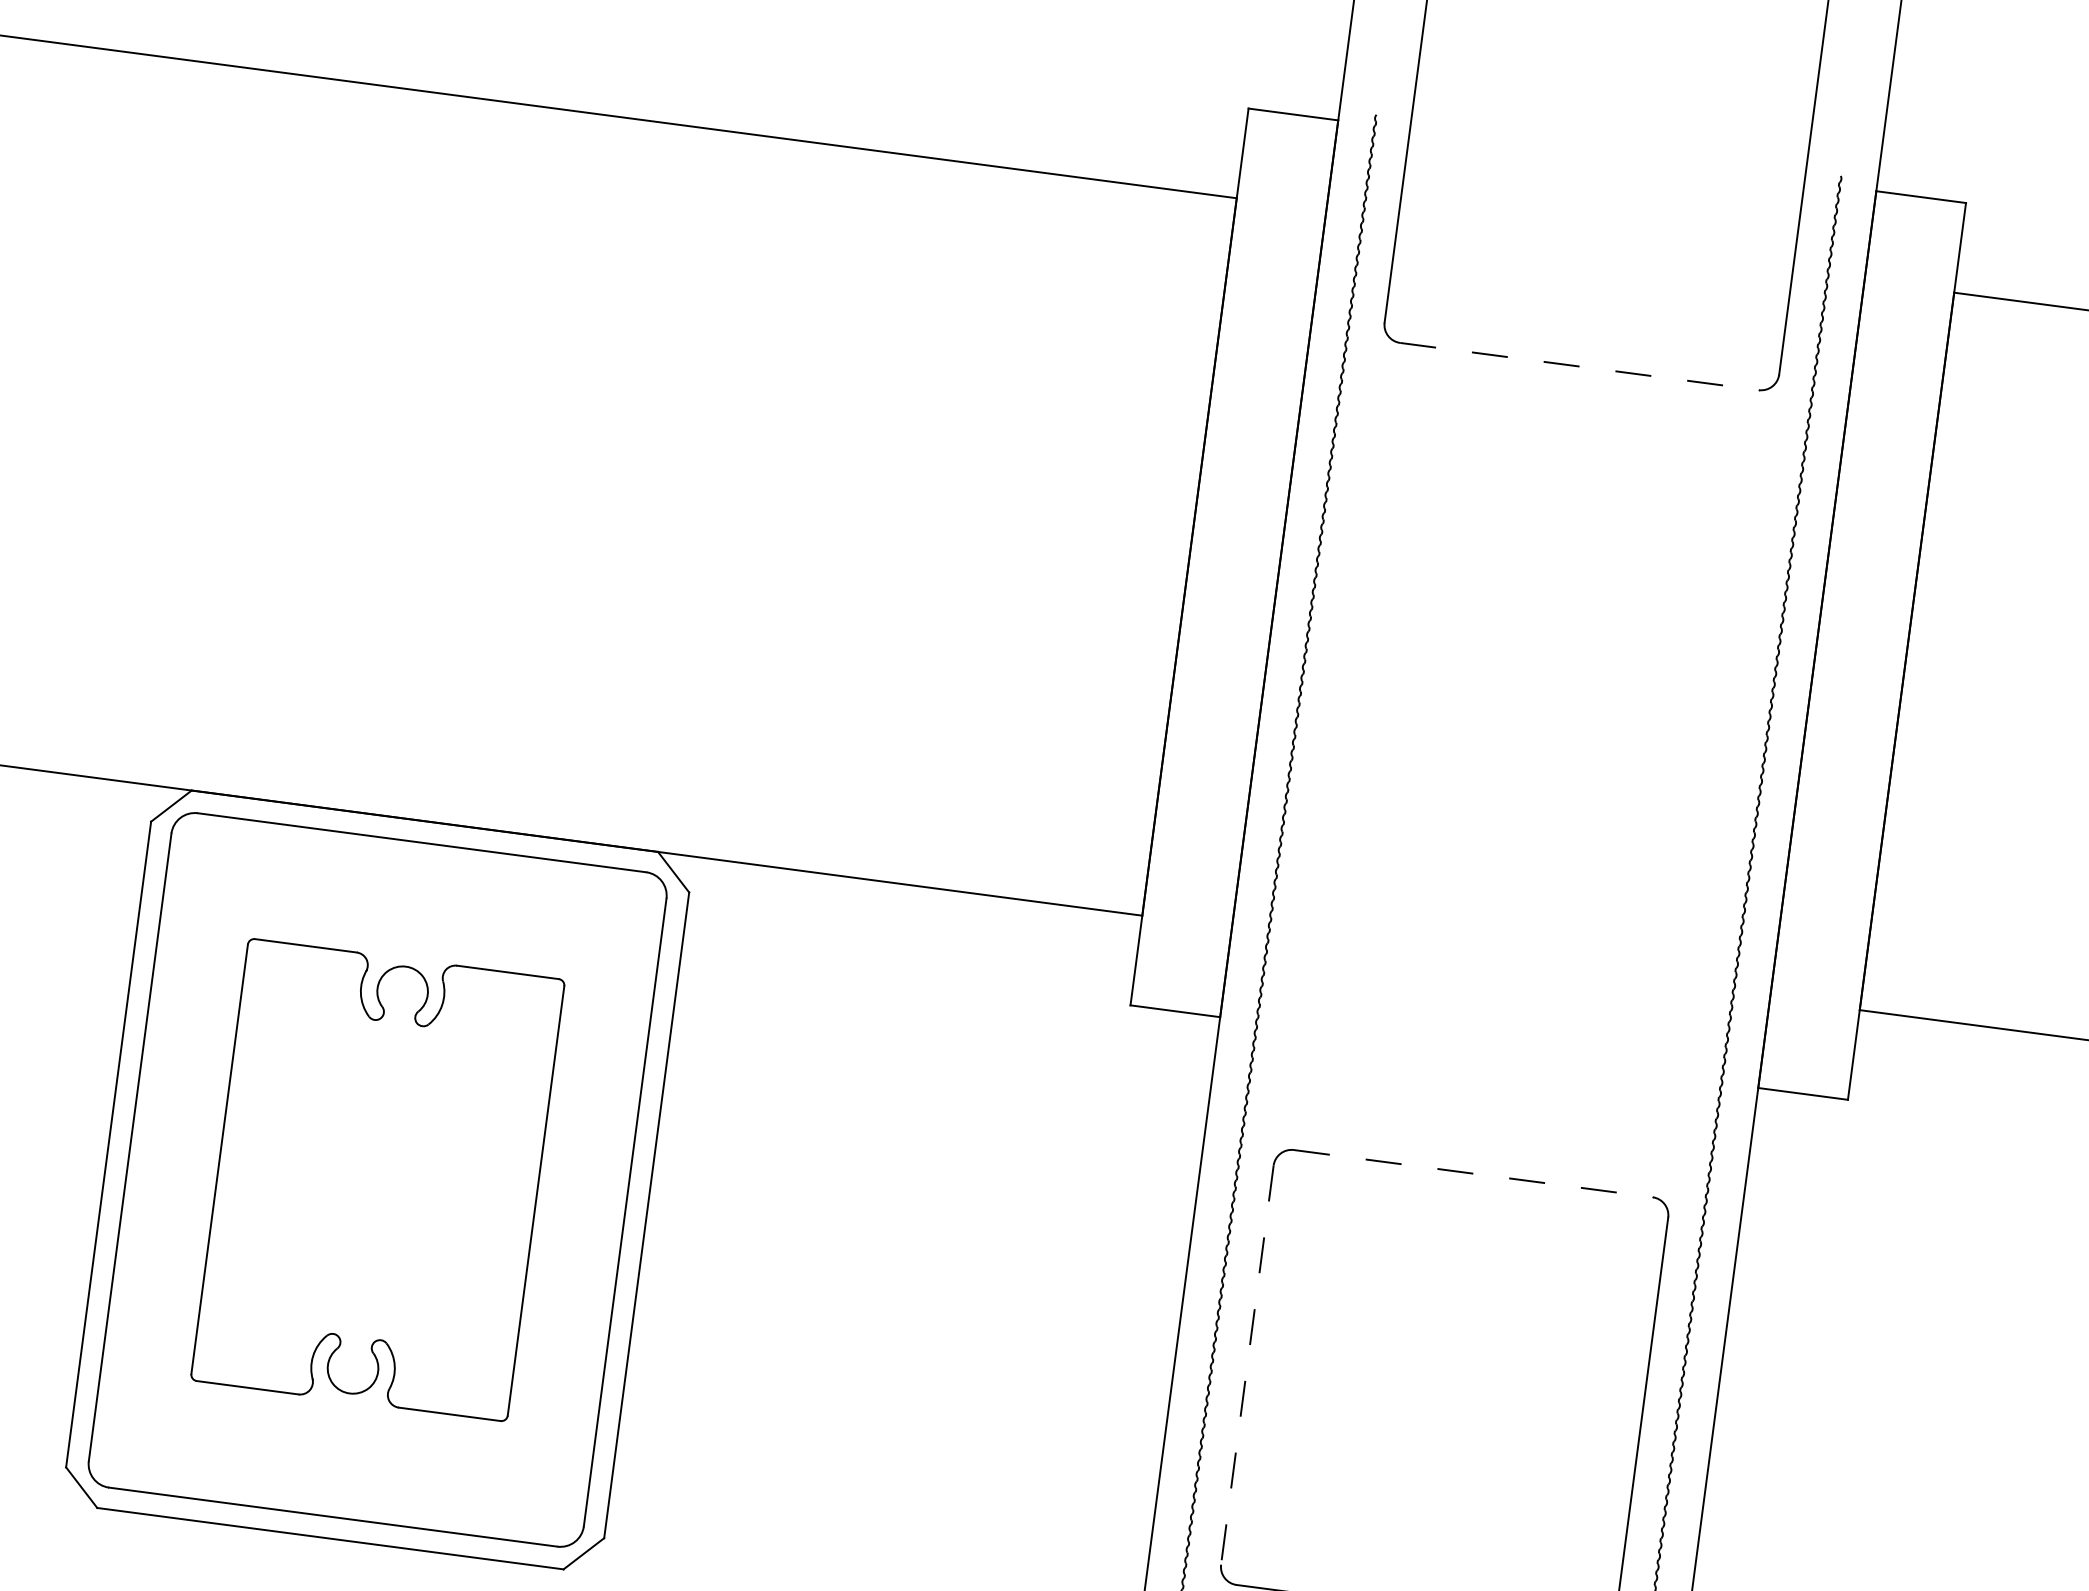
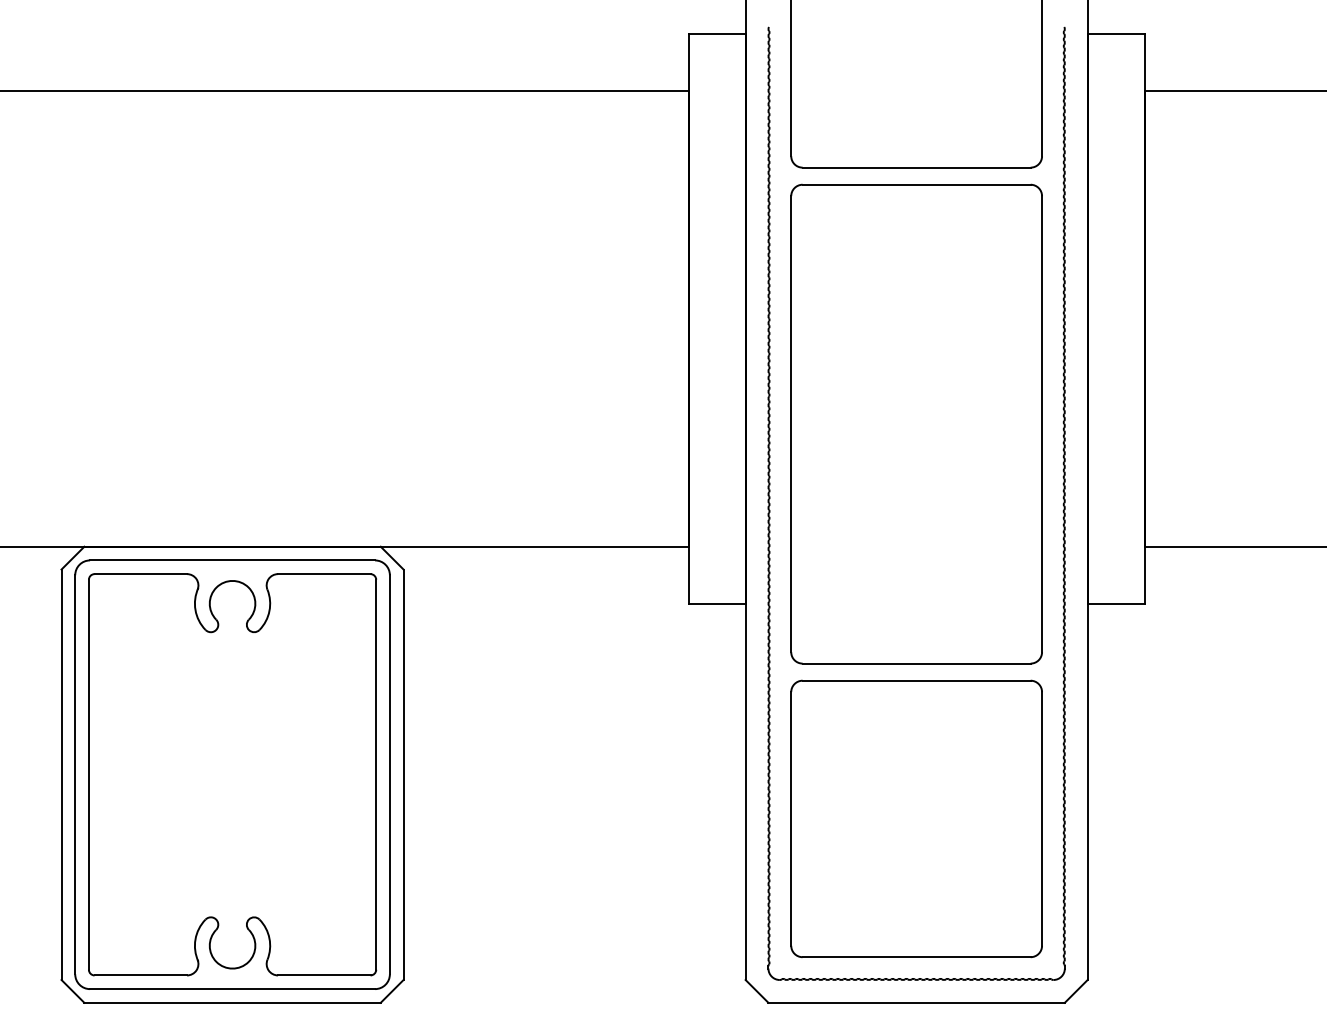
line: (1580, 366) -> (917, 167), dashed -> solid
part: (1526, 768) -> (916, 423), added
line: (1474, 1173) -> (917, 680), dashed -> solid
part: (377, 1179) -> (232, 774), size x1.43
line: (1247, 1364) -> (791, 818), dashed -> solid

